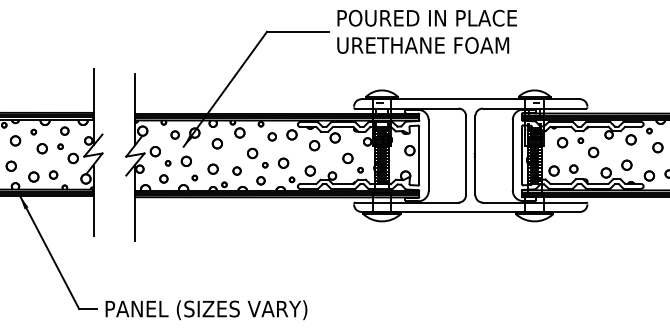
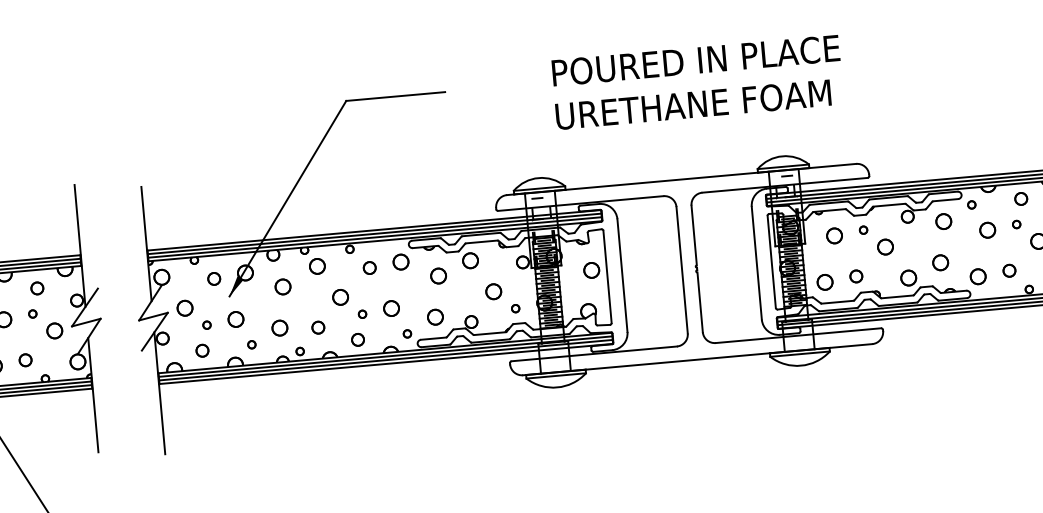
text: (426, 31) -> (696, 81), moved

